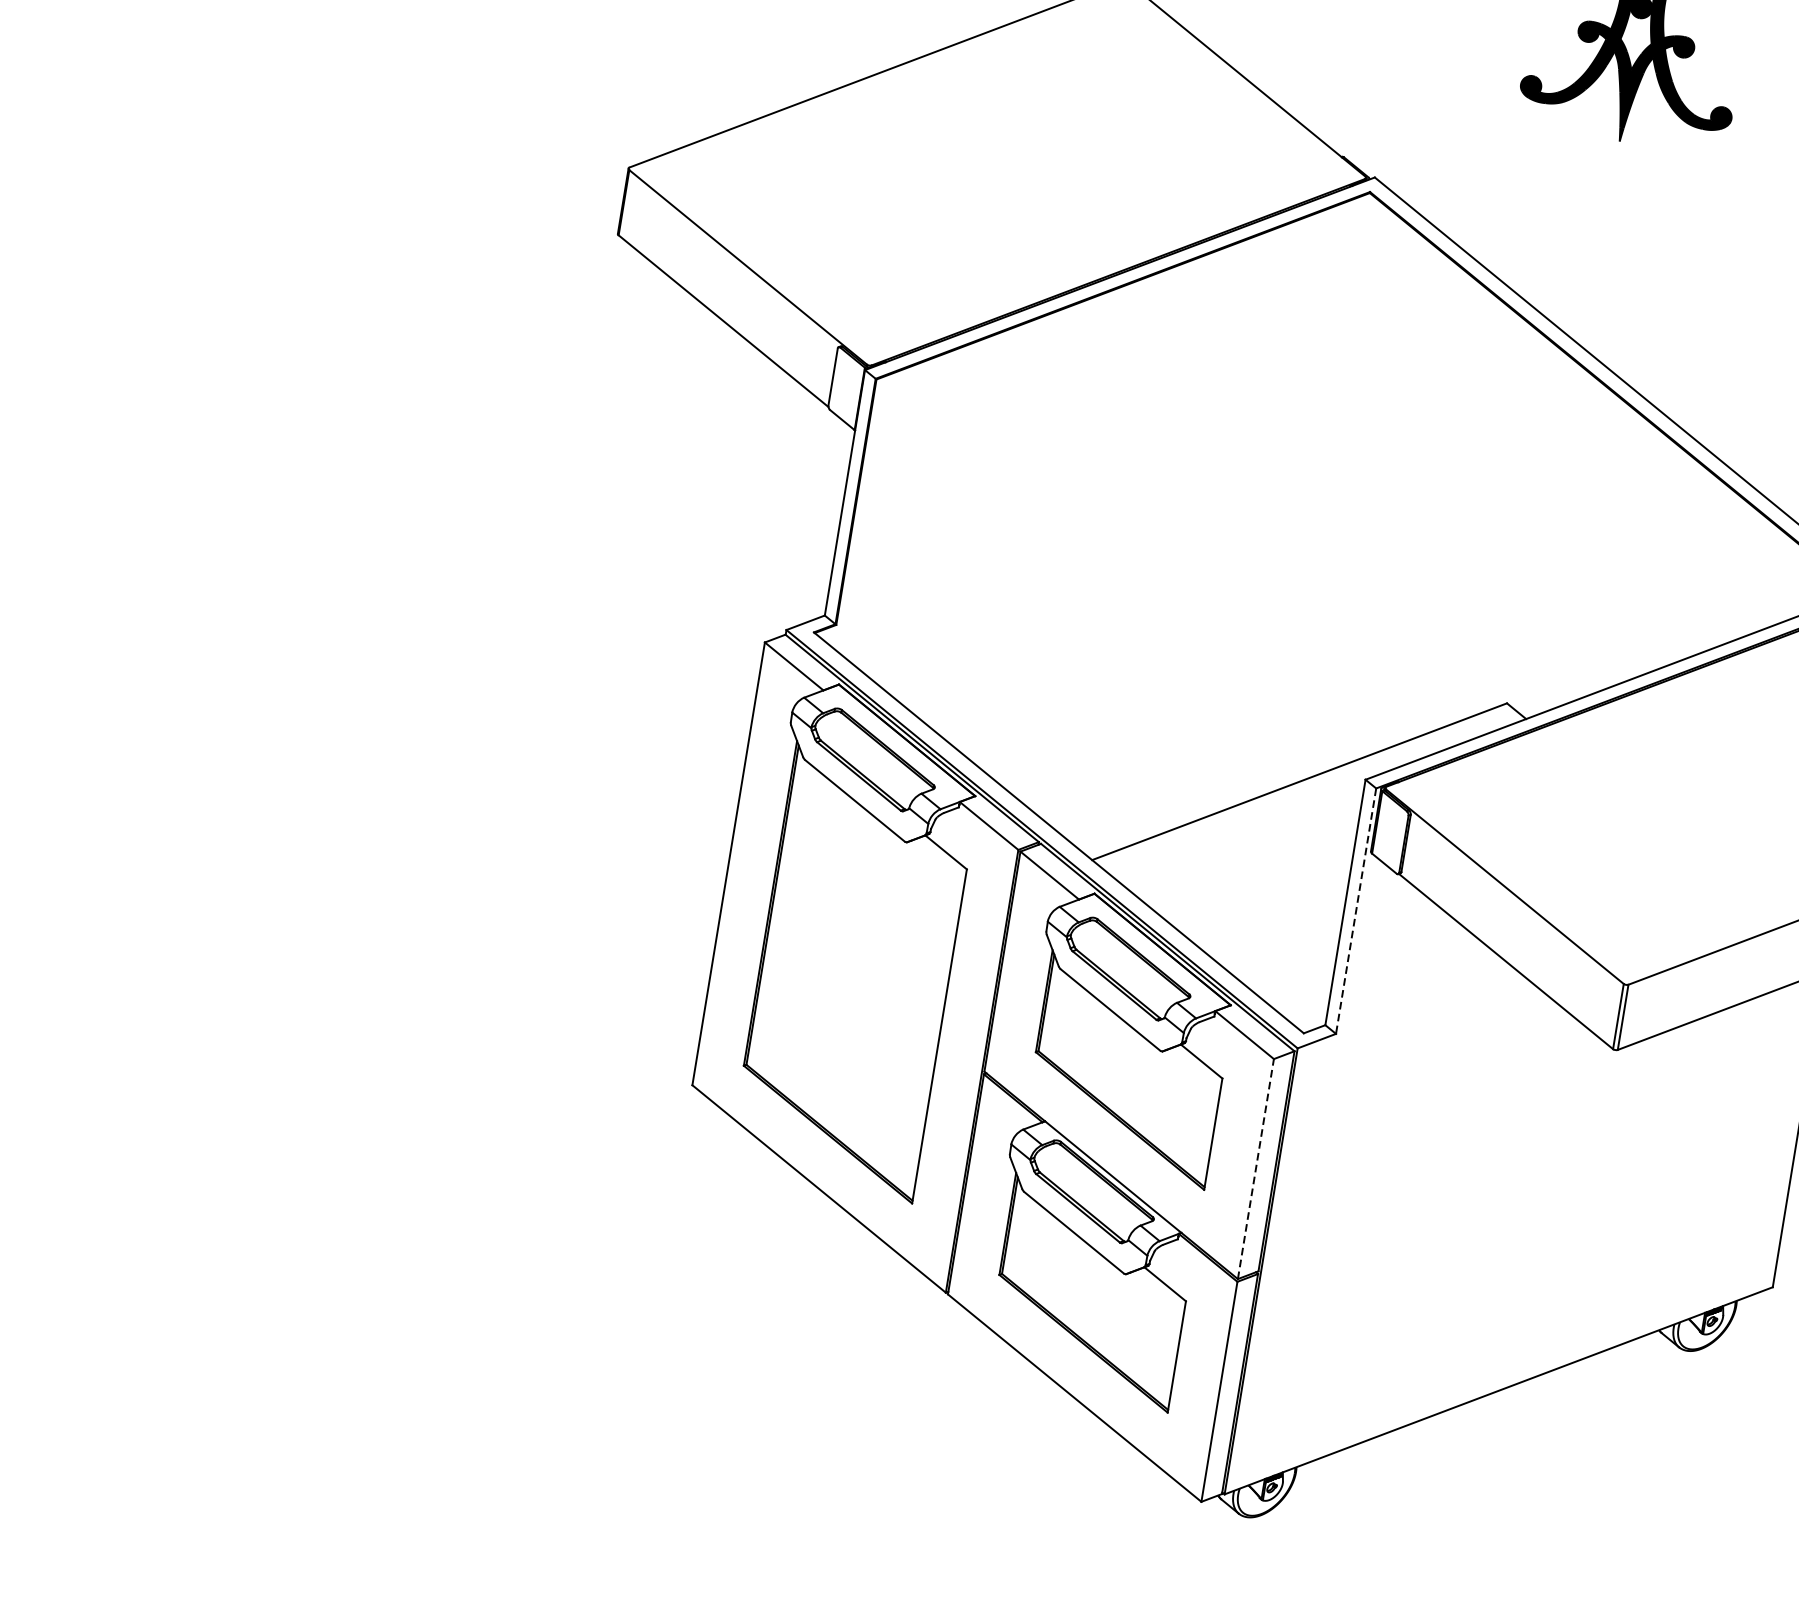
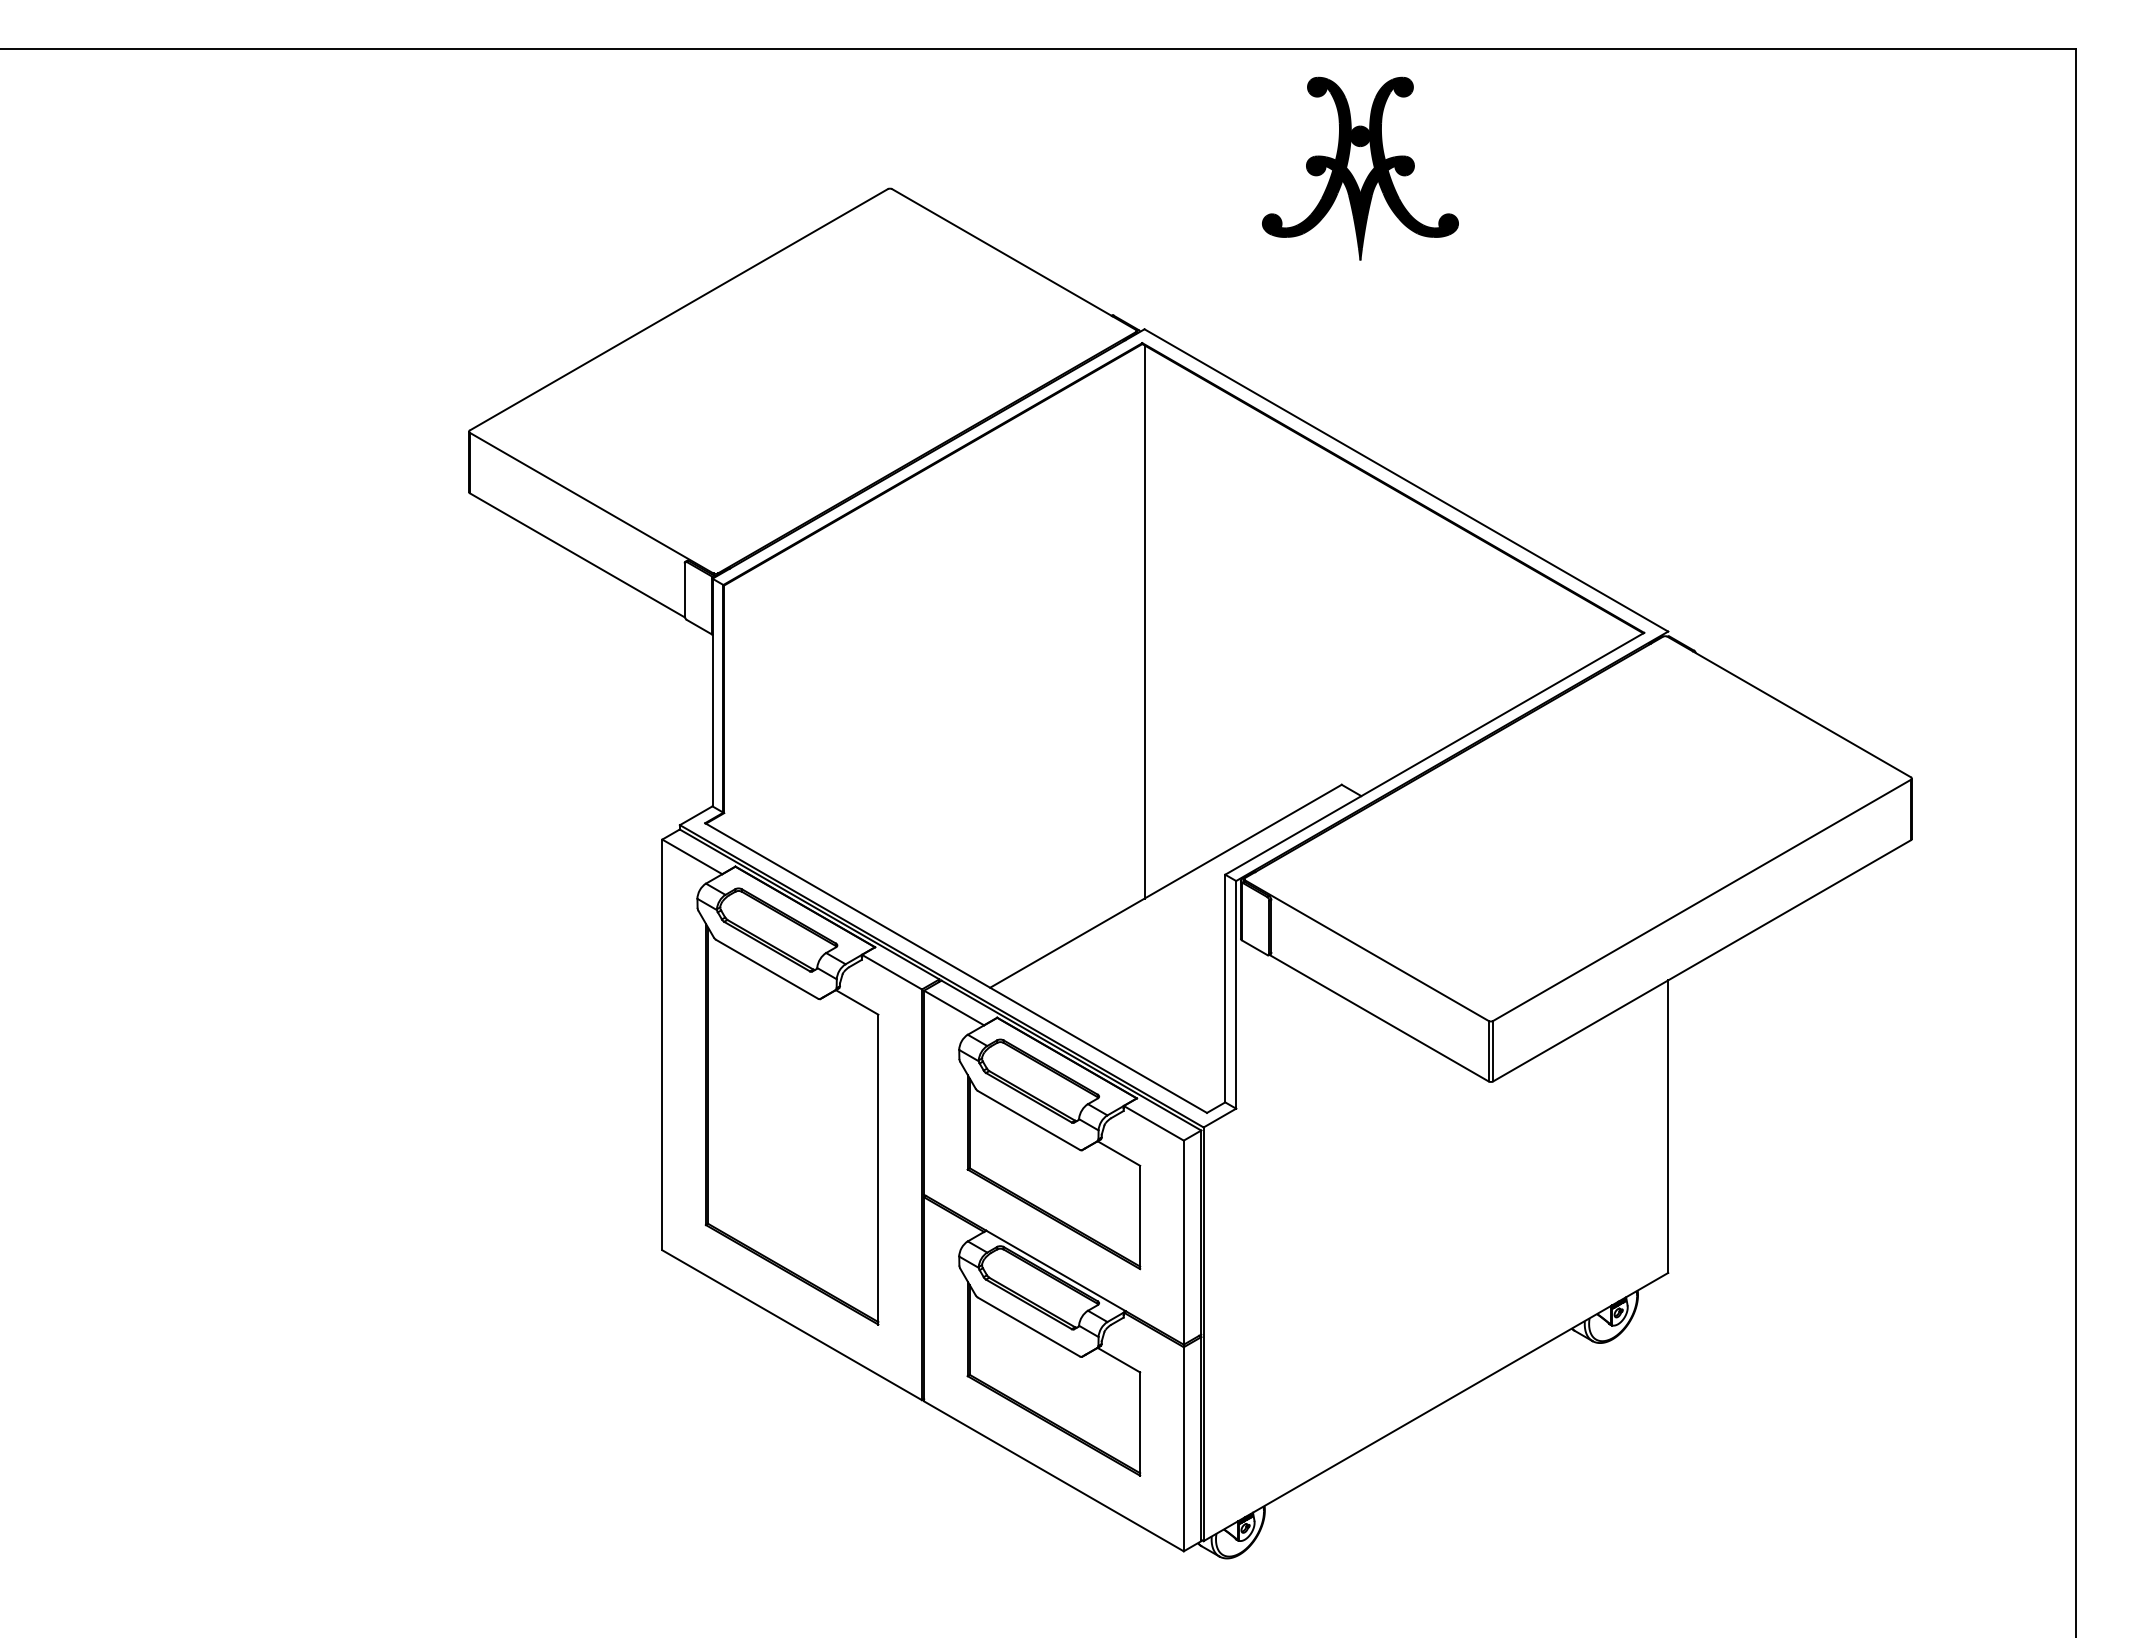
line: (1323, 492) -> (1144, 621), added
line: (1356, 910) -> (1236, 994), dashed -> solid
line: (1255, 1168) -> (1183, 1242), dashed -> solid

